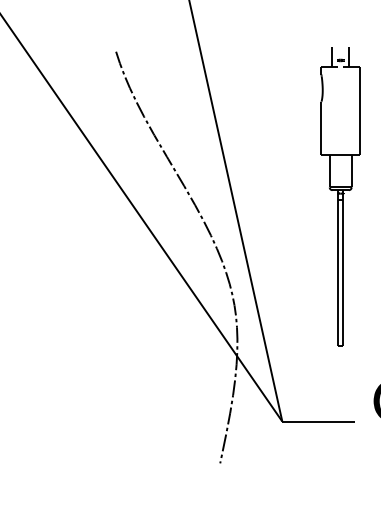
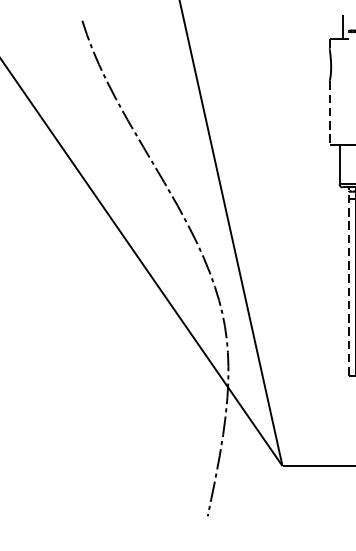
line: (321, 128) -> (329, 113), solid -> dashed
line: (337, 267) -> (348, 280), solid -> dashed

